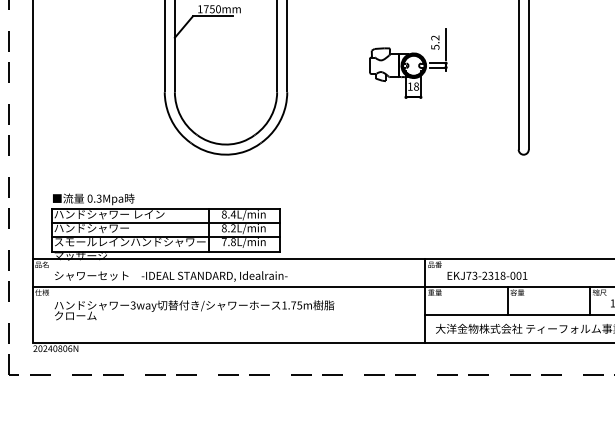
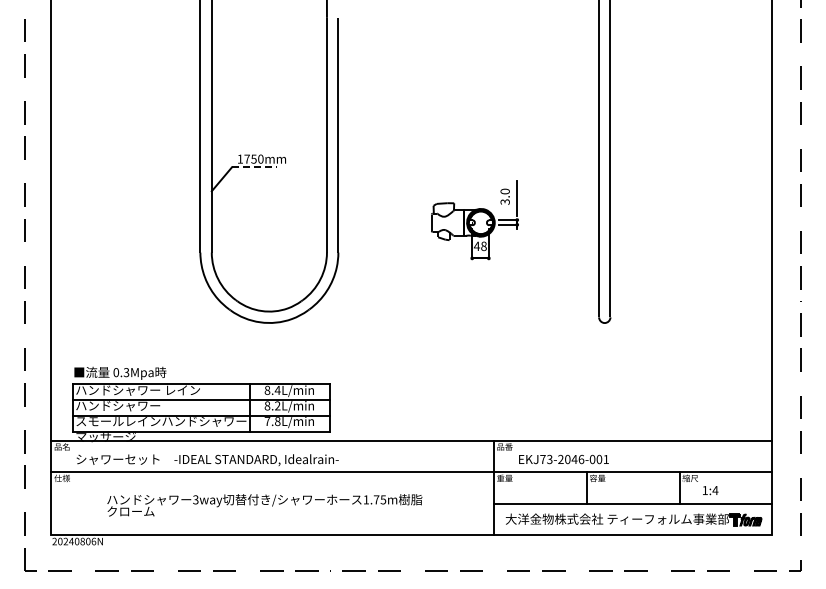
line: (212, 16) -> (254, 167), solid -> dashed
text: (434, 42) -> (504, 196), 5.2 -> 3.0
text: (409, 85) -> (476, 245), 18 -> 48
text: (496, 275) -> (574, 459), EKJ73-2318-001 -> EKJ73-2046-001
text: (194, 310) -> (264, 505), moved

